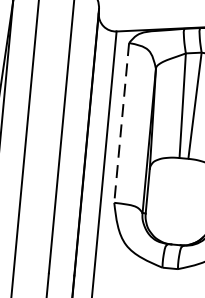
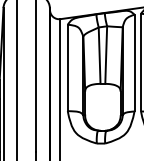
line: (121, 123) -> (67, 68), dashed -> solid

